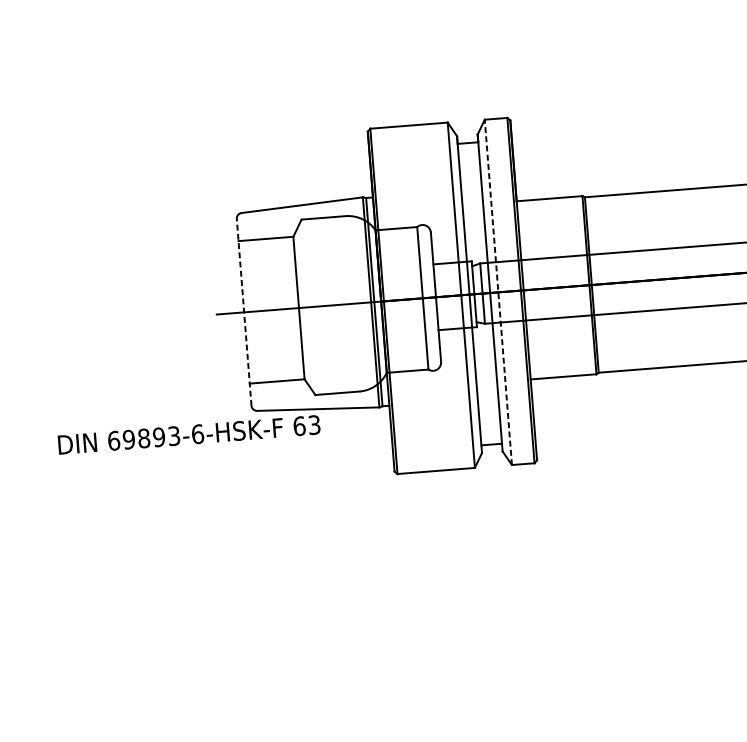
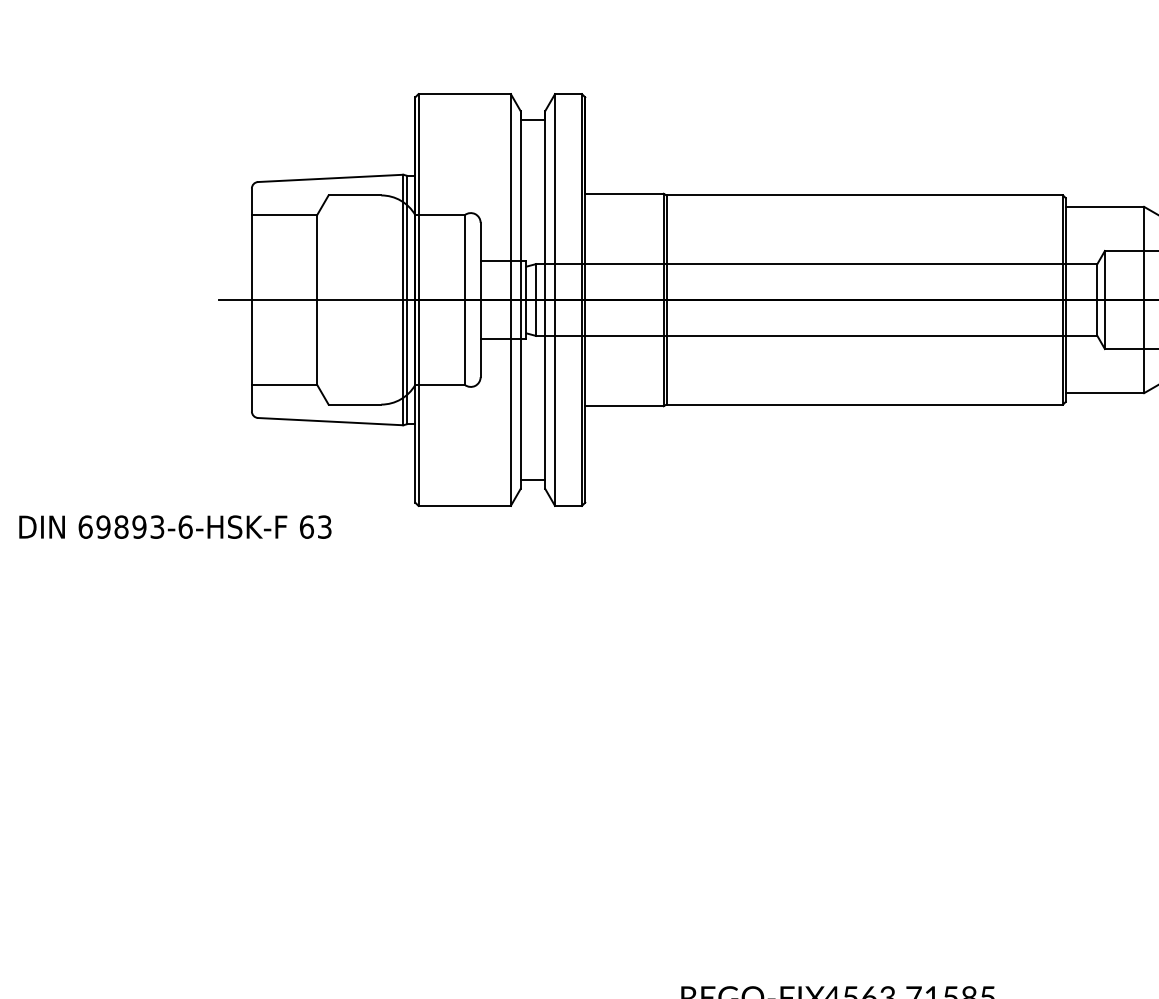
line: (498, 292) -> (555, 300), dashed -> solid
line: (243, 311) -> (251, 299), dashed -> solid
text: (189, 434) -> (175, 526), moved

